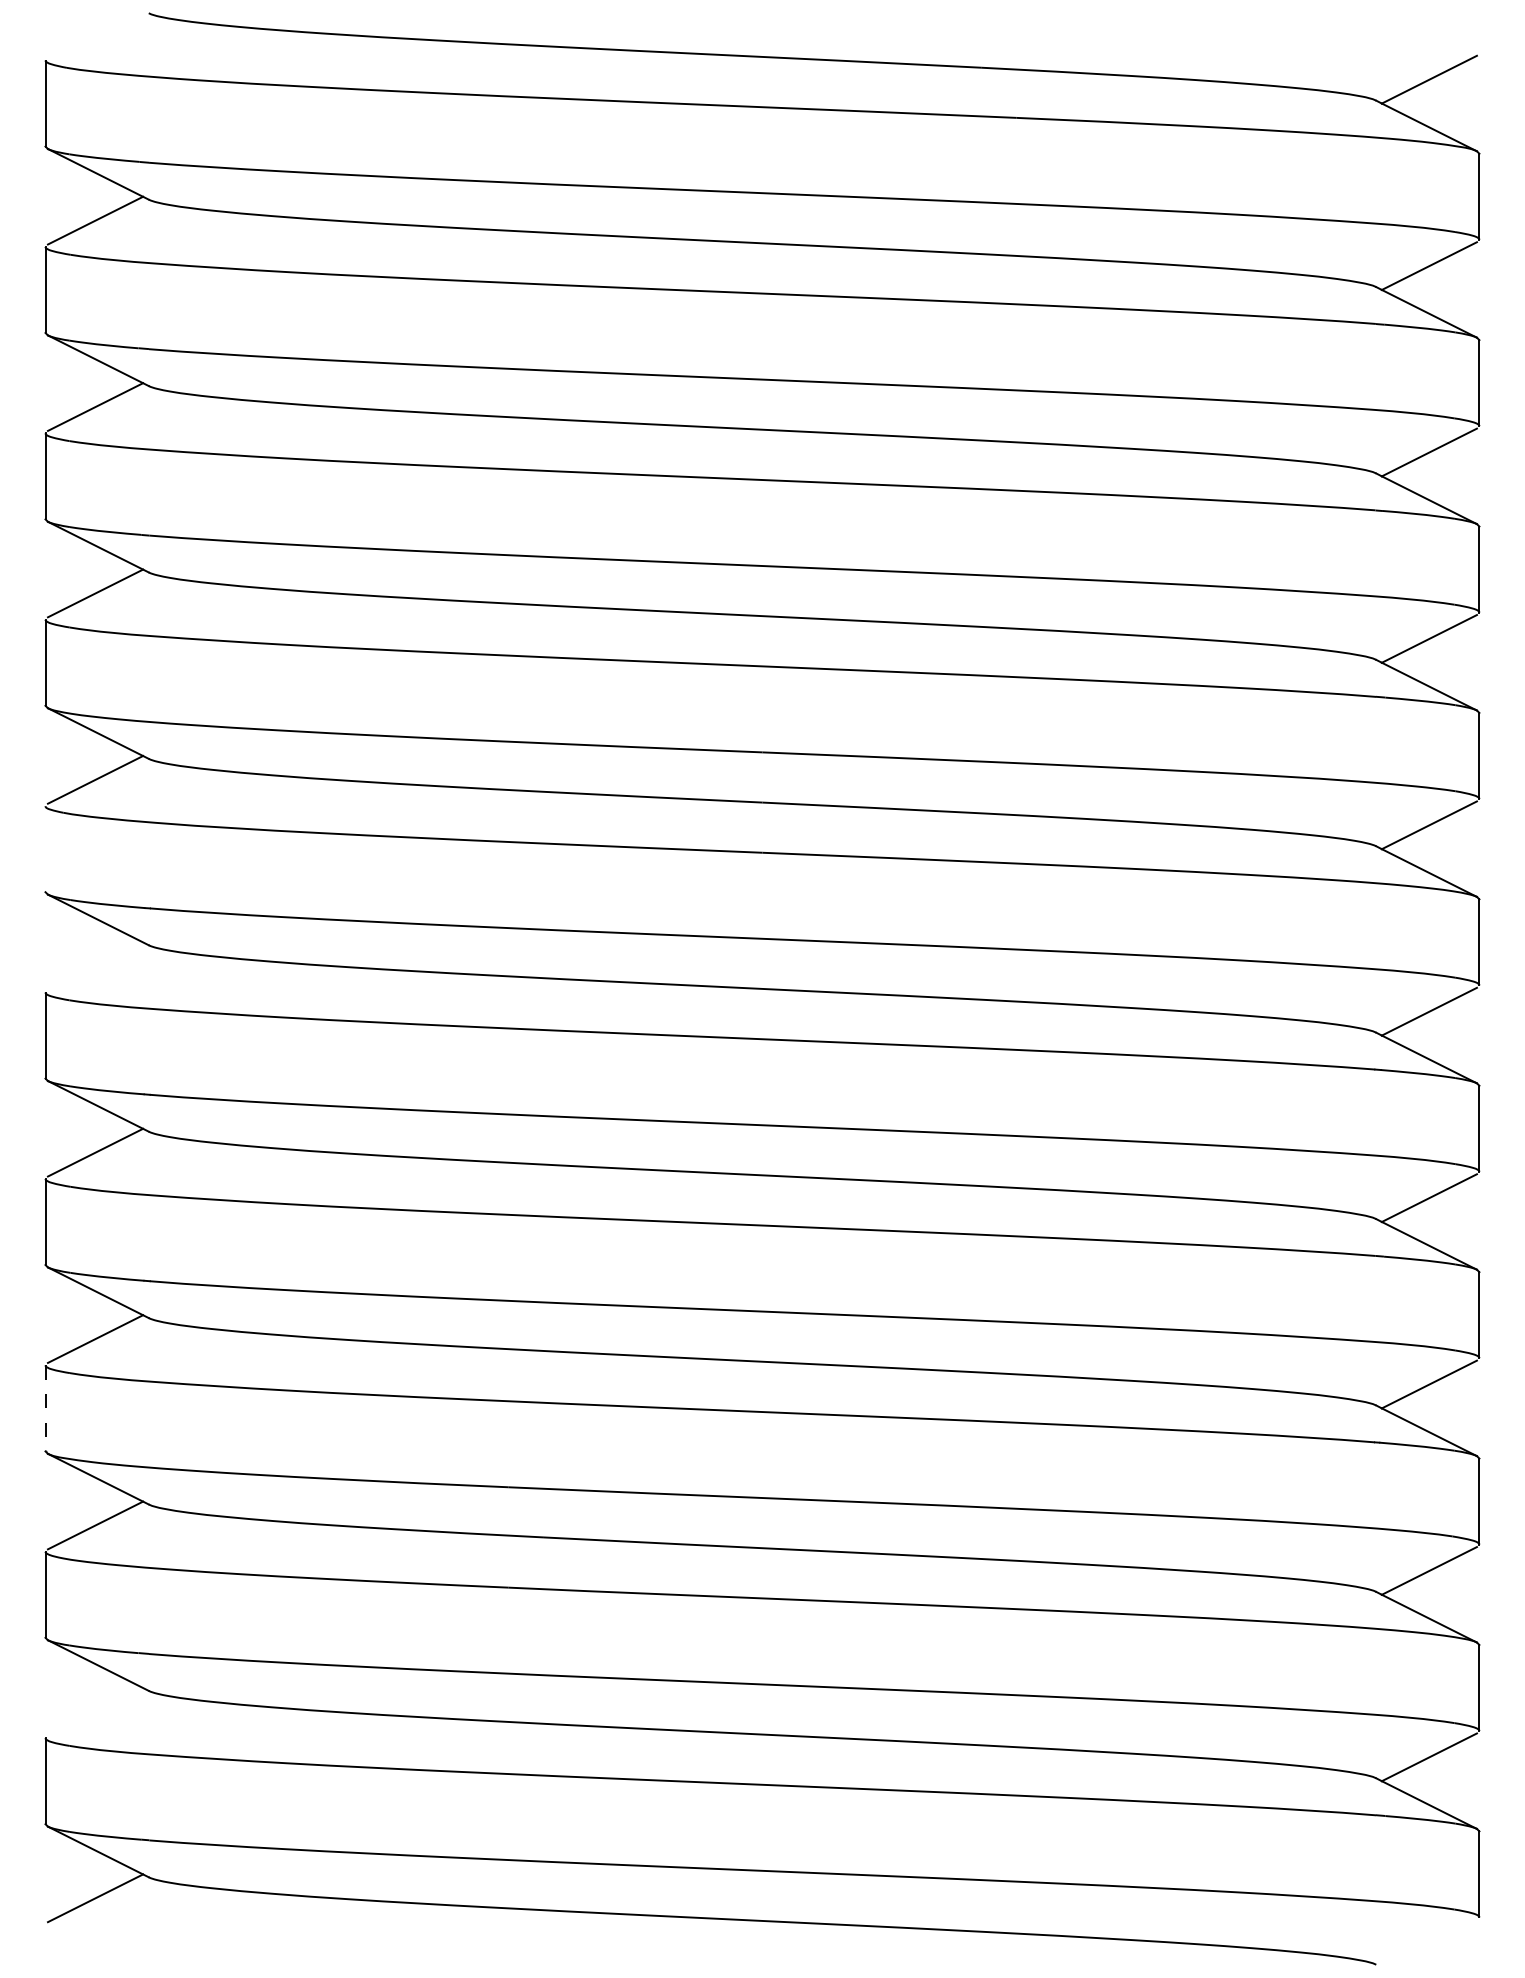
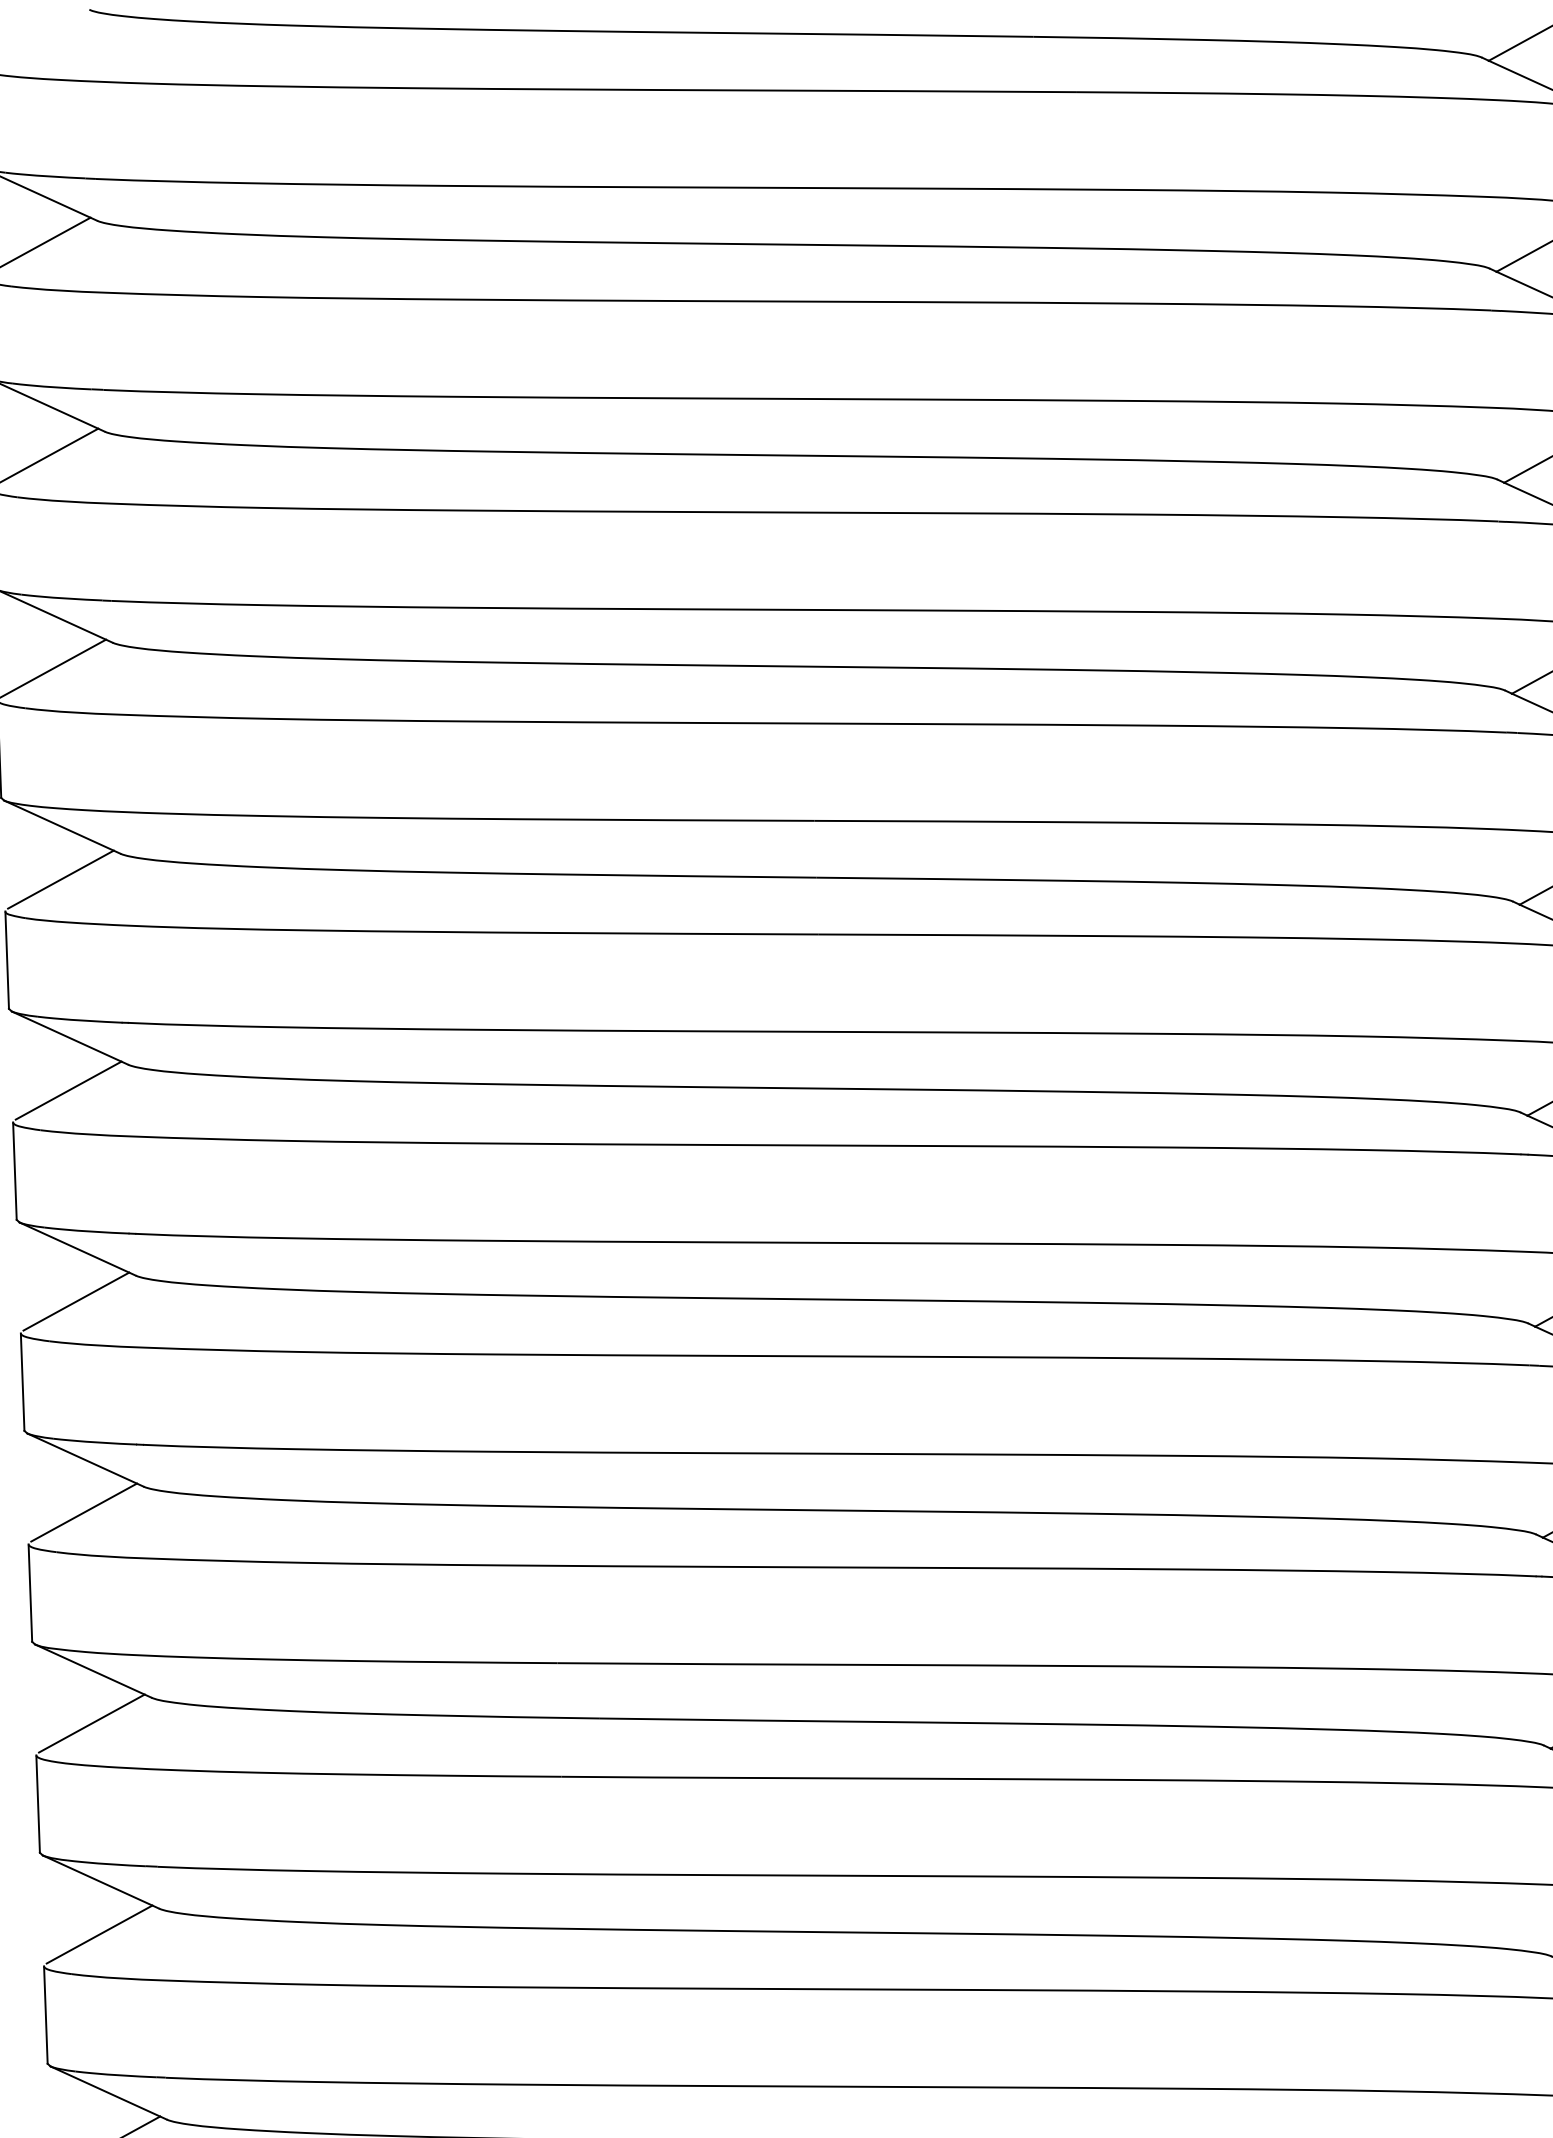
line: (45, 849) -> (7, 960), added
line: (95, 966) -> (68, 1090), added
line: (45, 1408) -> (30, 1593), dashed -> solid
line: (95, 1711) -> (99, 1934), added

